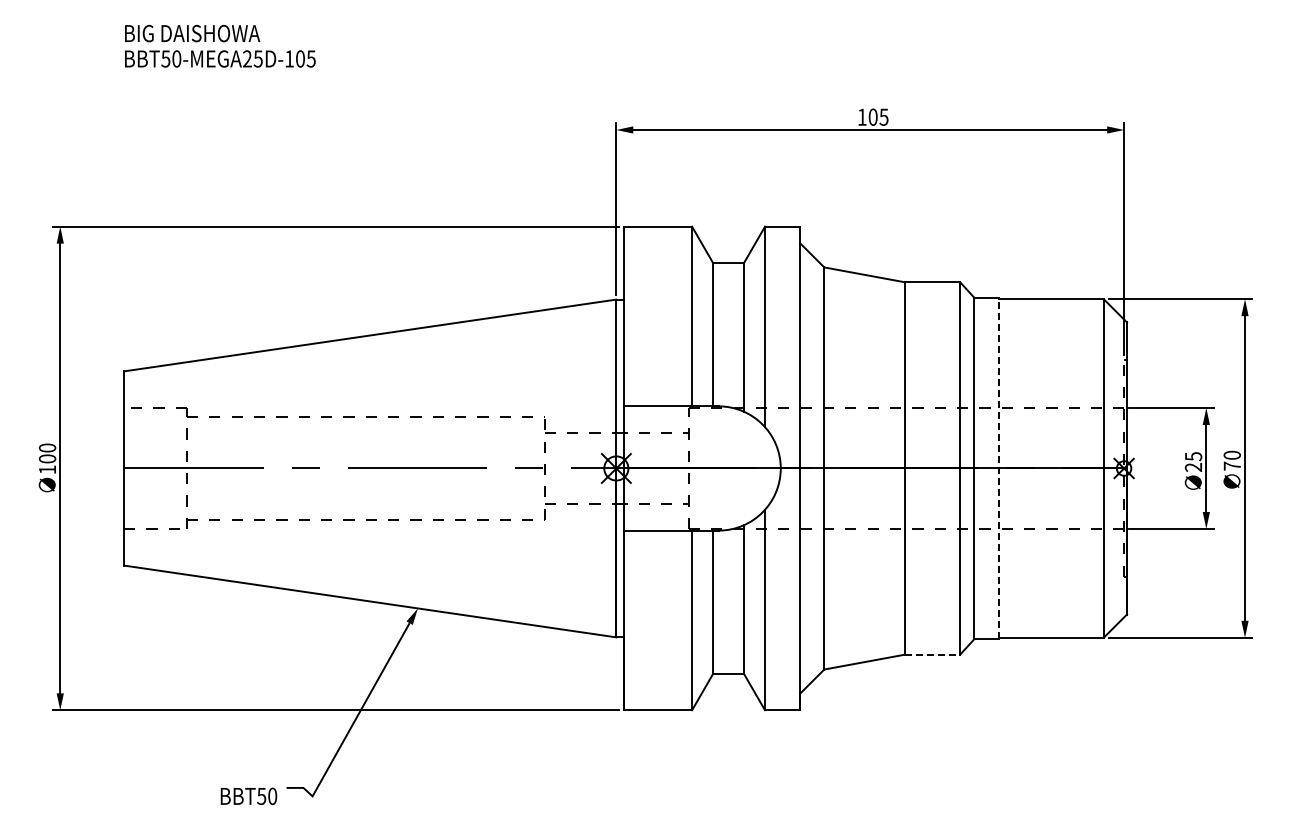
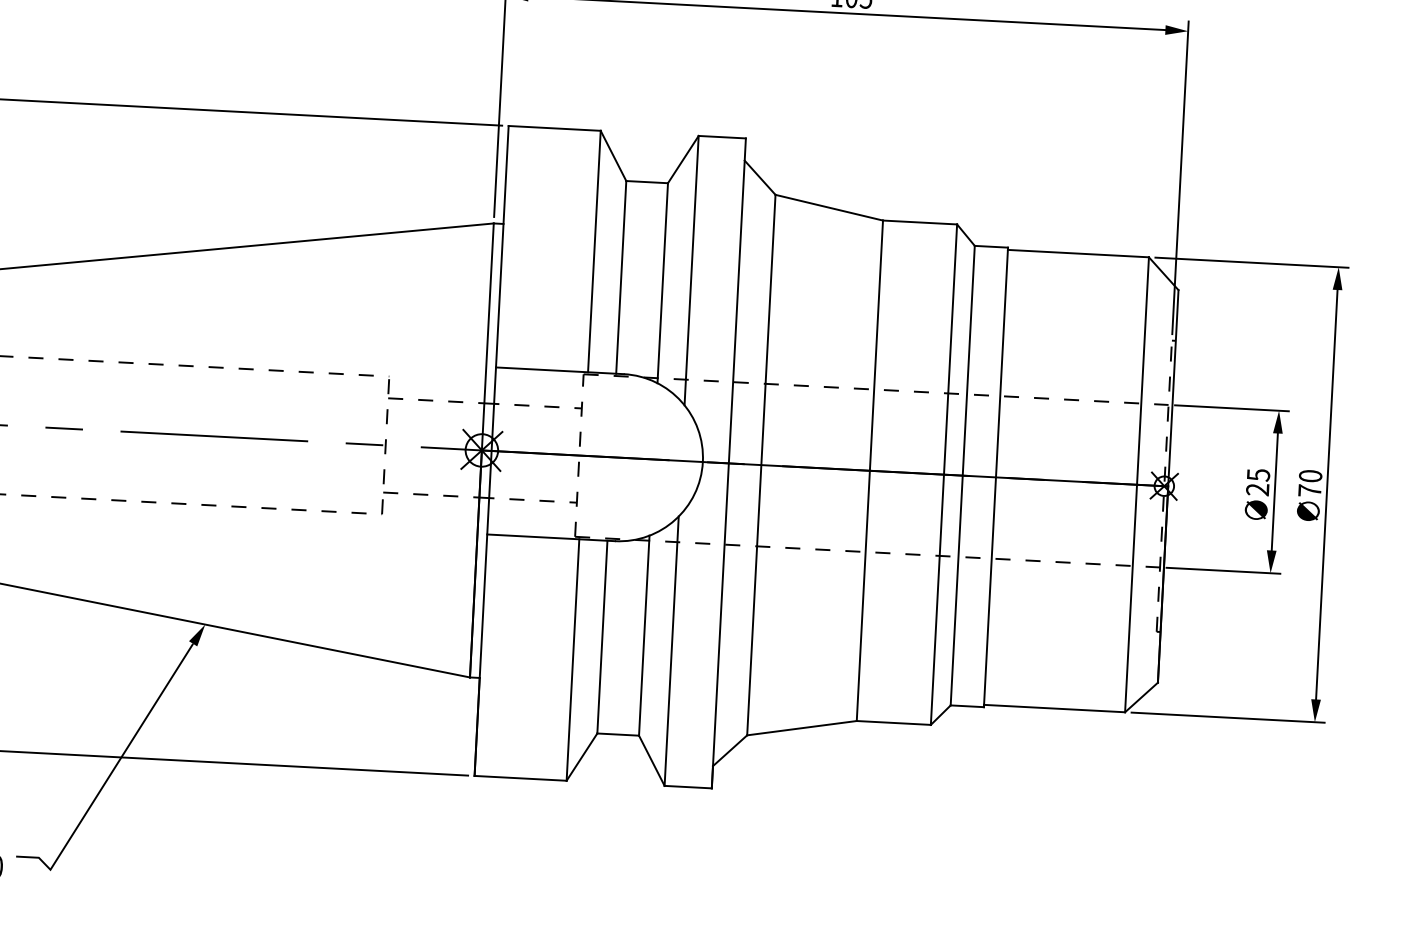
line: (998, 468) -> (995, 477), dashed -> solid
line: (932, 654) -> (893, 722), dashed -> solid

